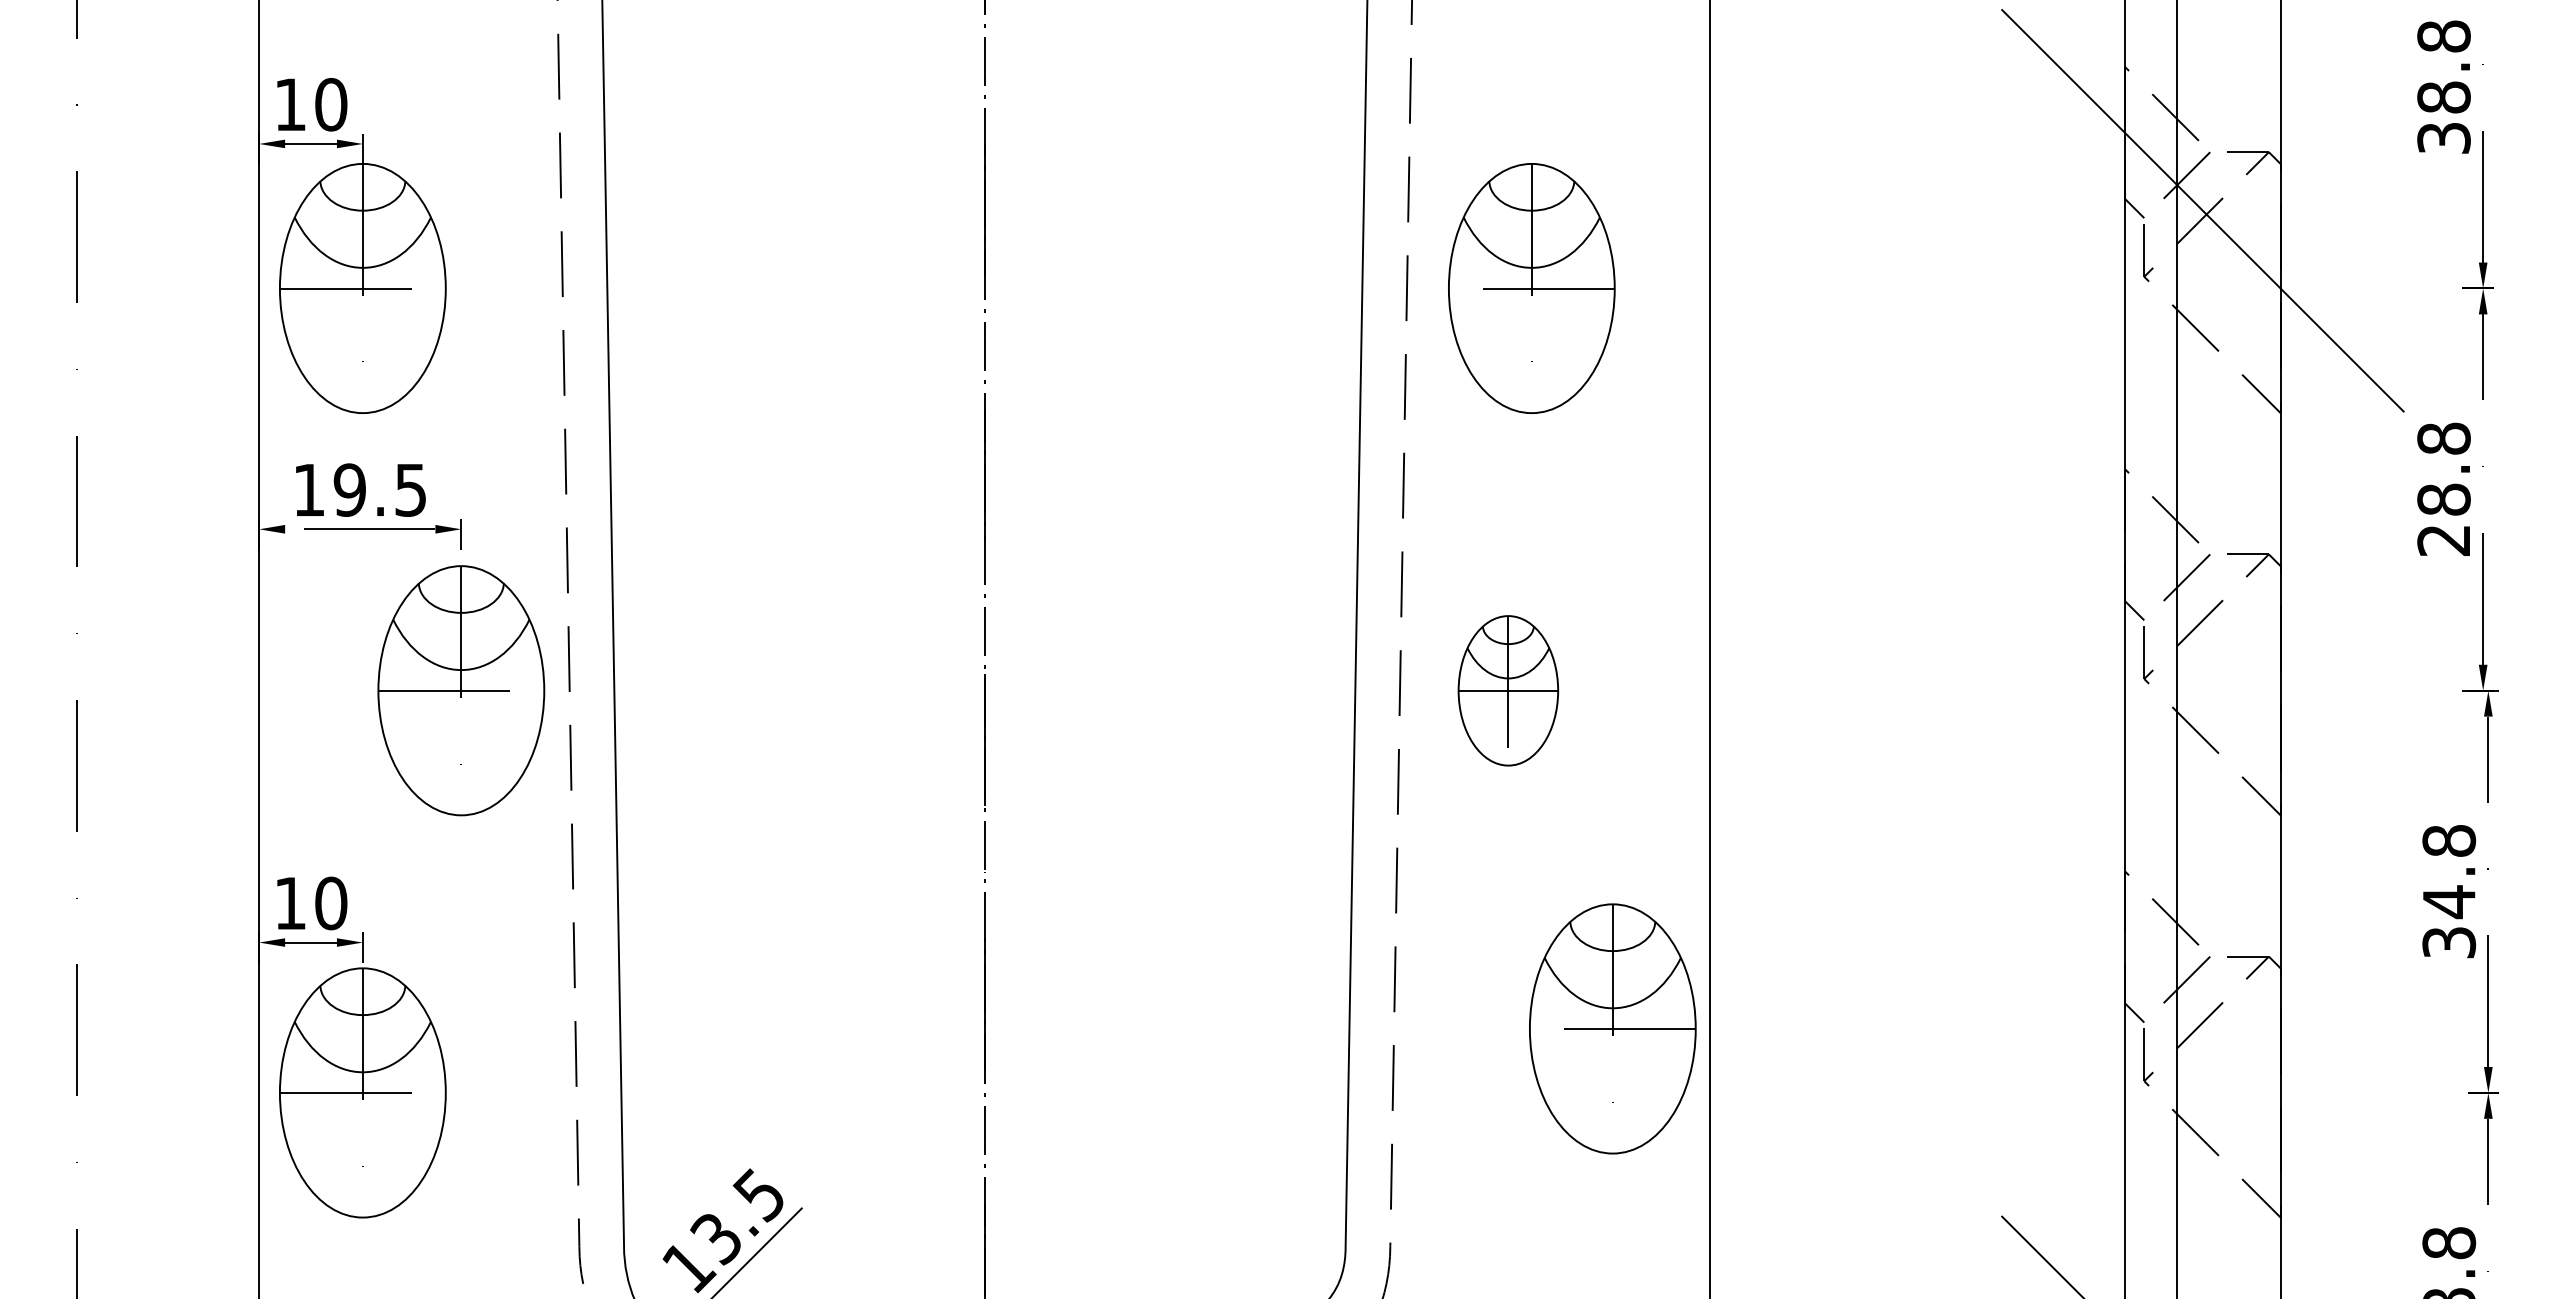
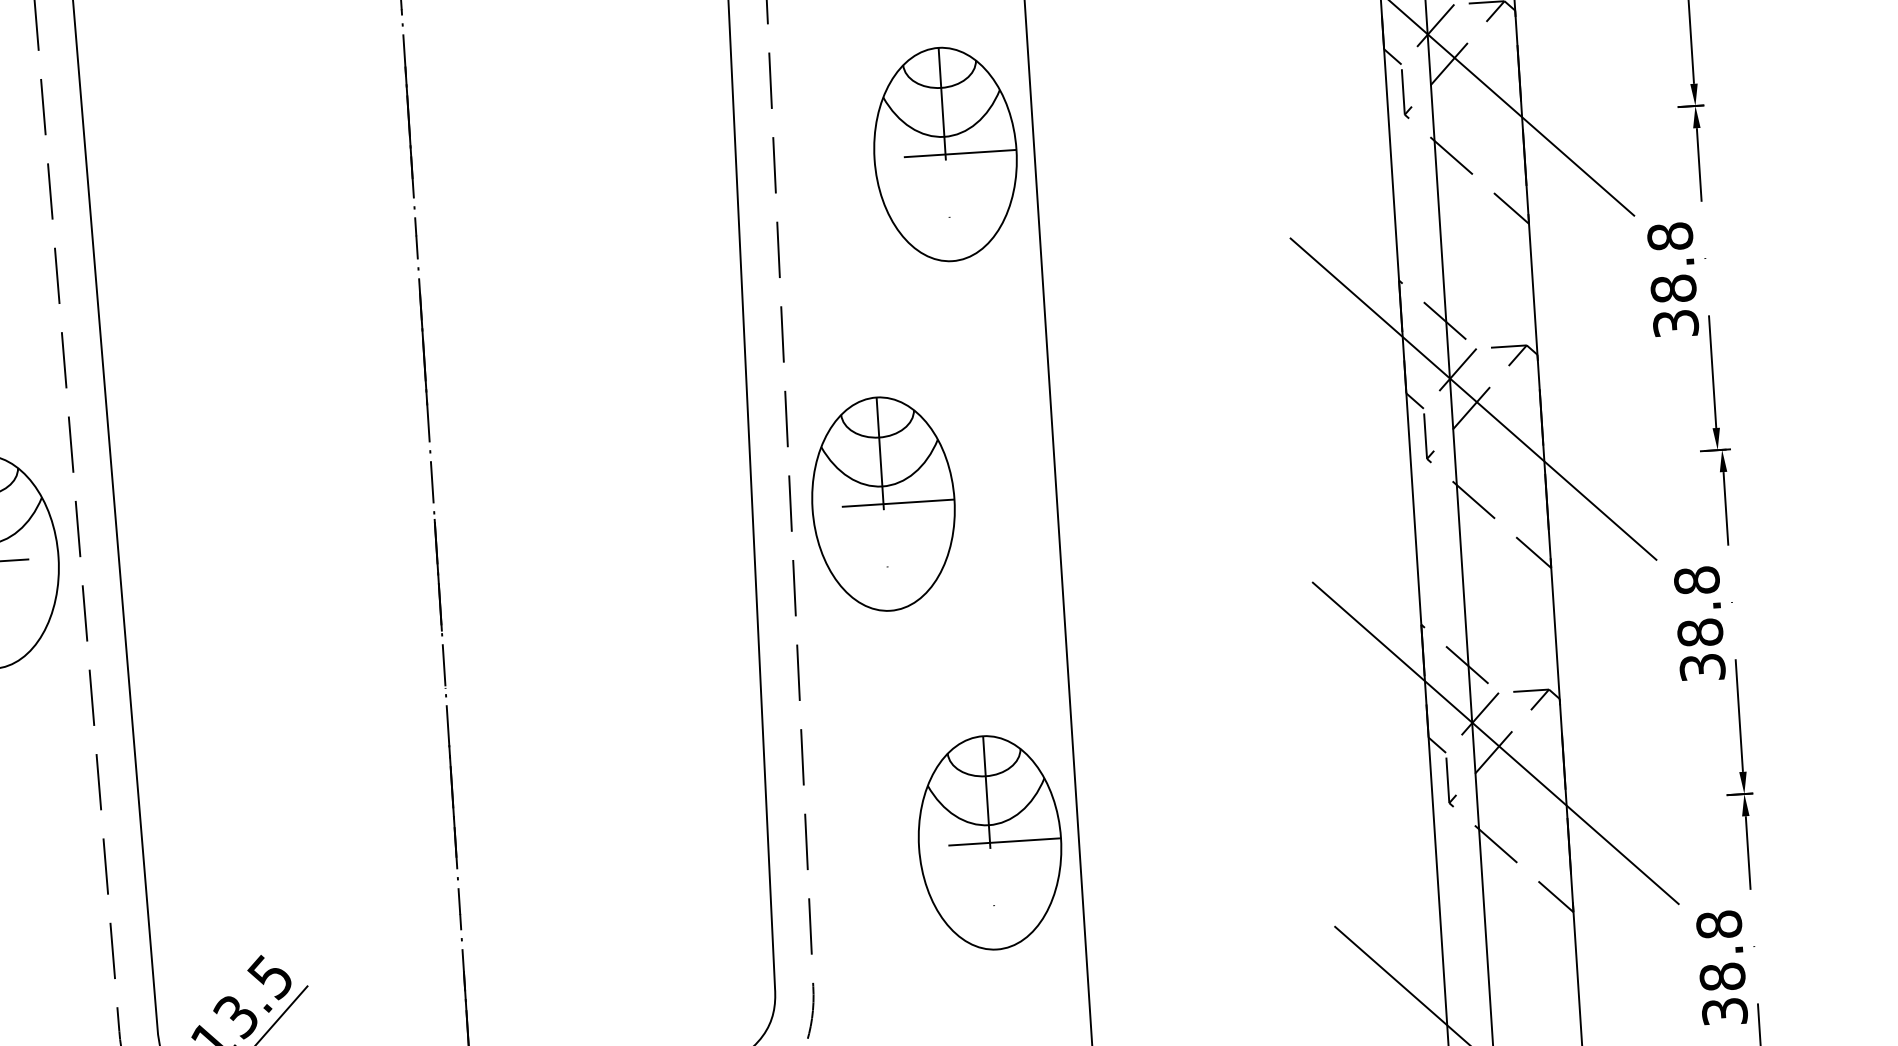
part: (1531, 288) -> (945, 154), moved
text: (2443, 540) -> (1675, 323), 28.8 -> 38.8
line: (2202, 612) -> (1473, 398), added
part: (1508, 690) -> (883, 503), size x1.67
text: (2449, 902) -> (1700, 633), 34.8 -> 38.8
line: (2202, 1014) -> (1495, 742), added
part: (1612, 1028) -> (989, 842), moved

